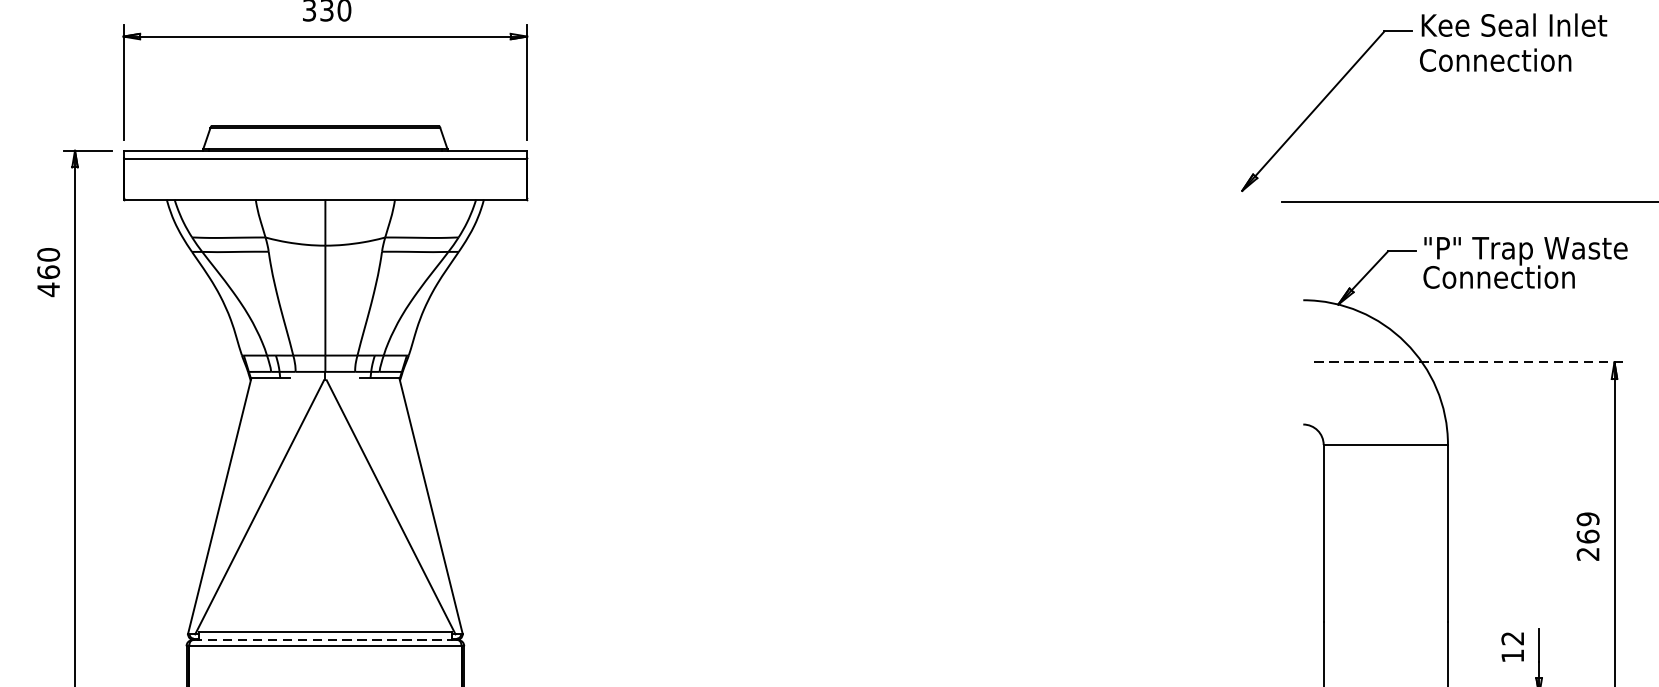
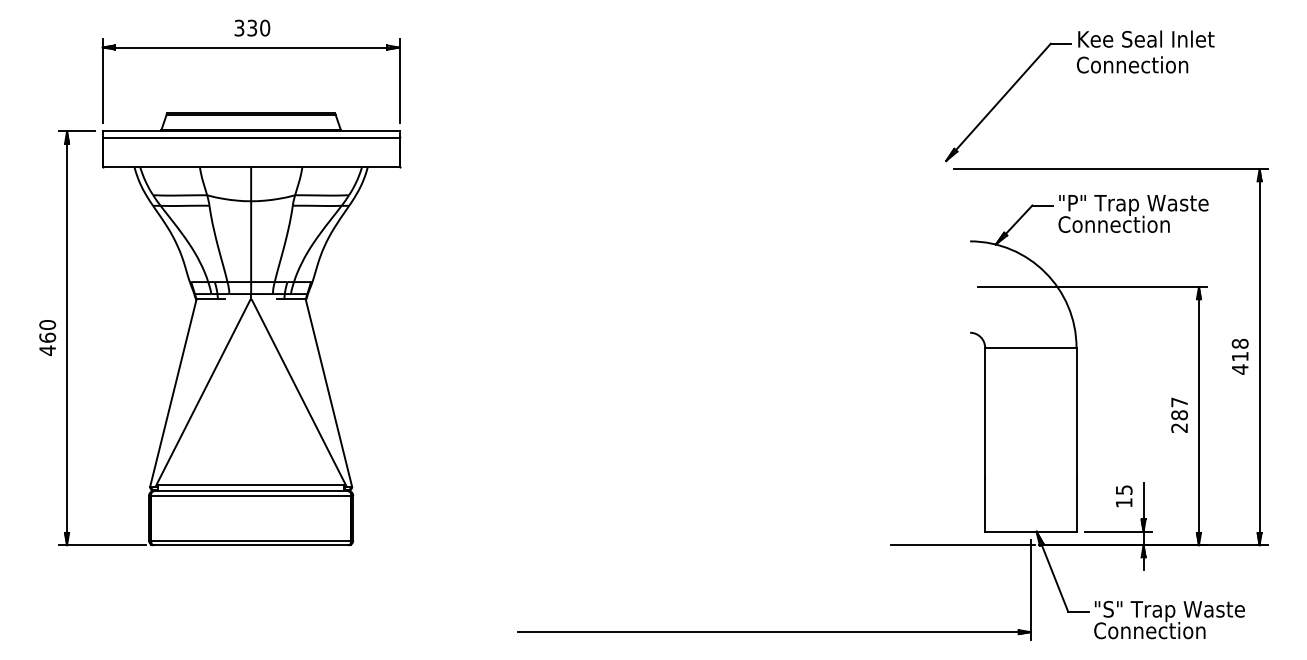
part: (1427, 71) -> (1082, 73), moved
text: (48, 271) -> (47, 337), moved
line: (1471, 362) -> (1093, 287), dashed -> solid
text: (1588, 527) -> (1179, 408), 269 -> 287
text: (1511, 637) -> (1123, 489), 12 -> 15
line: (325, 640) -> (251, 491), dashed -> solid

